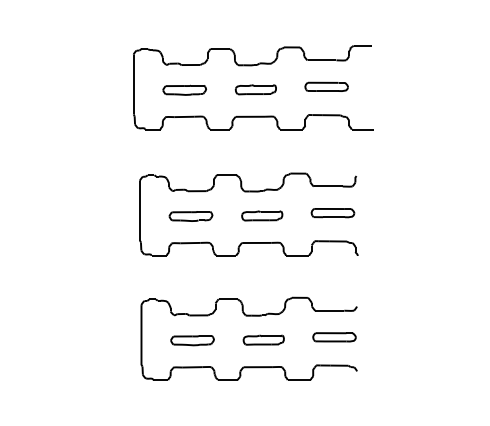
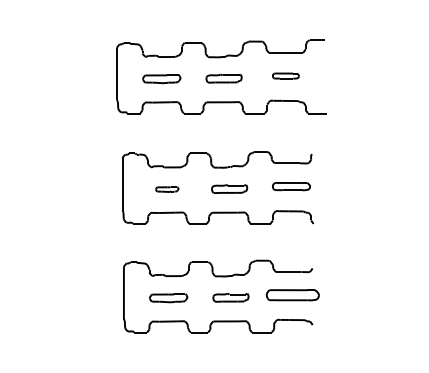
part: (326, 86) -> (285, 75), size x0.7
part: (190, 216) -> (166, 189), size x0.6
part: (334, 337) -> (292, 295), size x1.4

